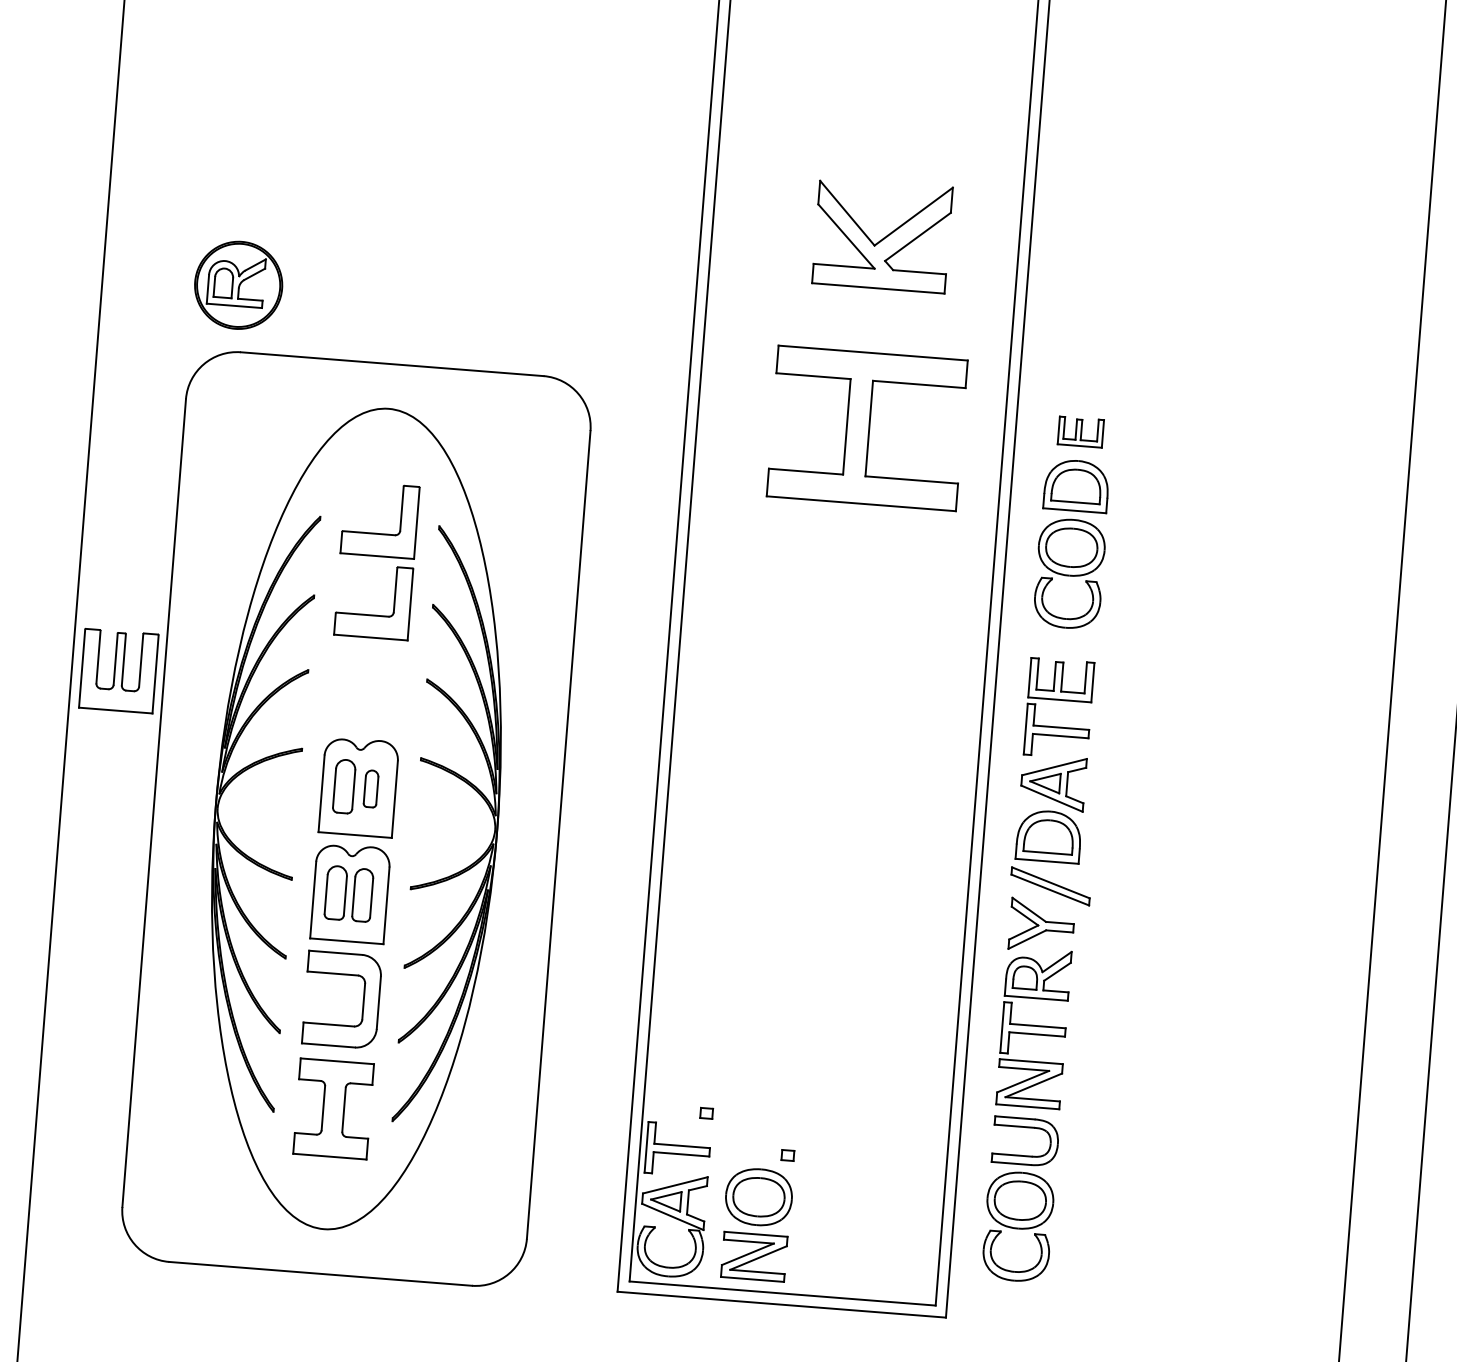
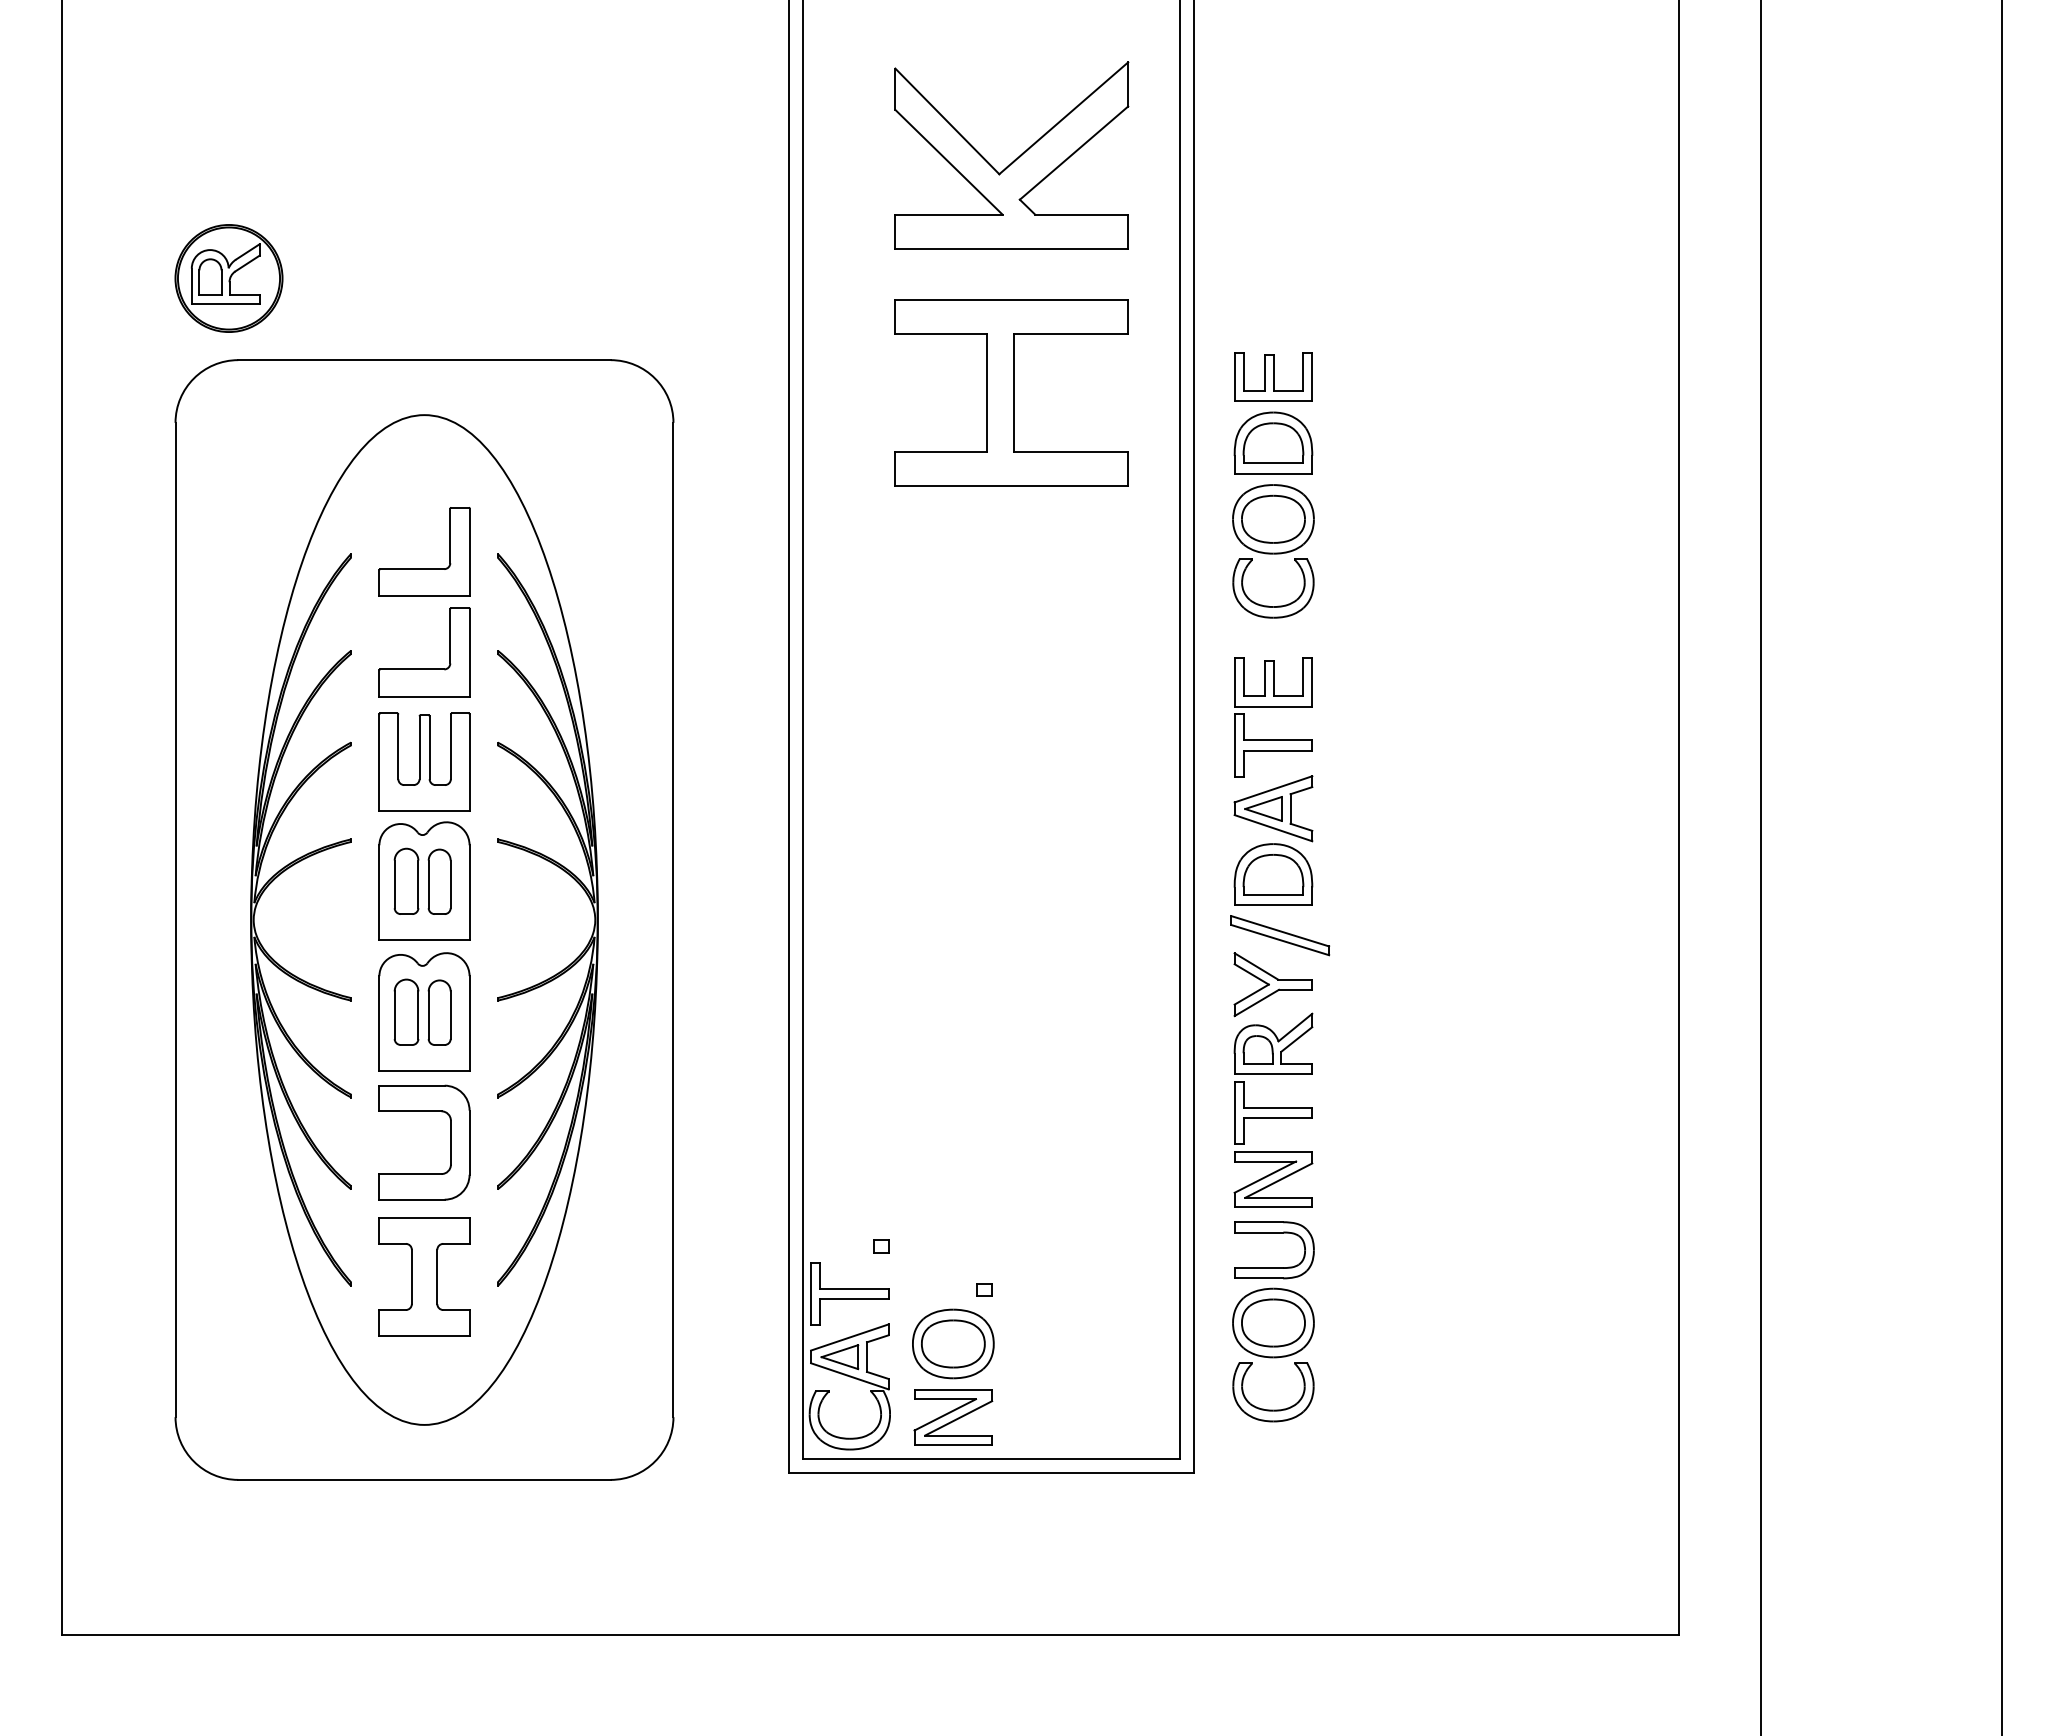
part: (882, 235) -> (1011, 155), size x1.43
part: (1080, 431) -> (1273, 376), size x1.43
part: (118, 670) -> (424, 761), moved
part: (371, 788) -> (439, 881), size x1.43

